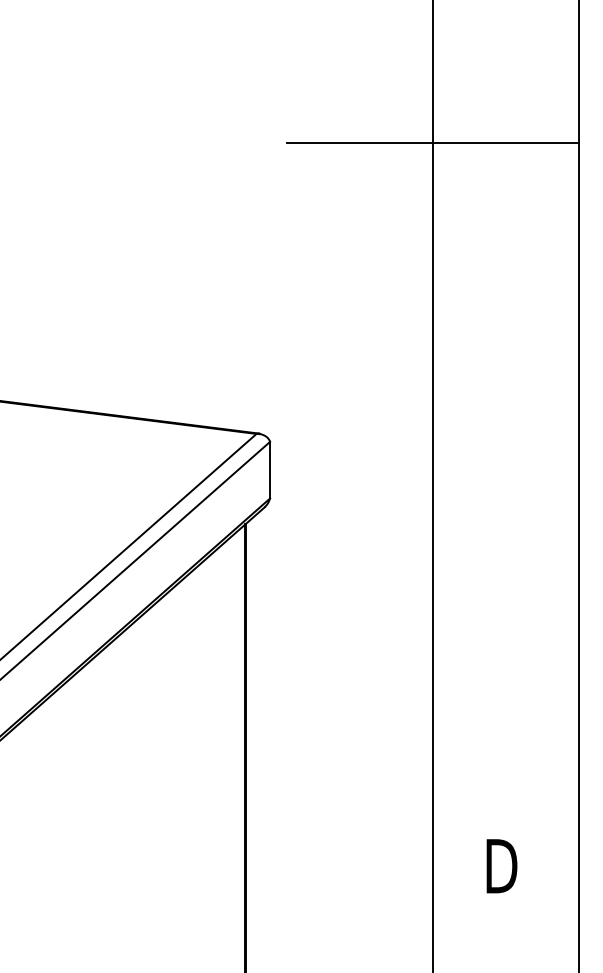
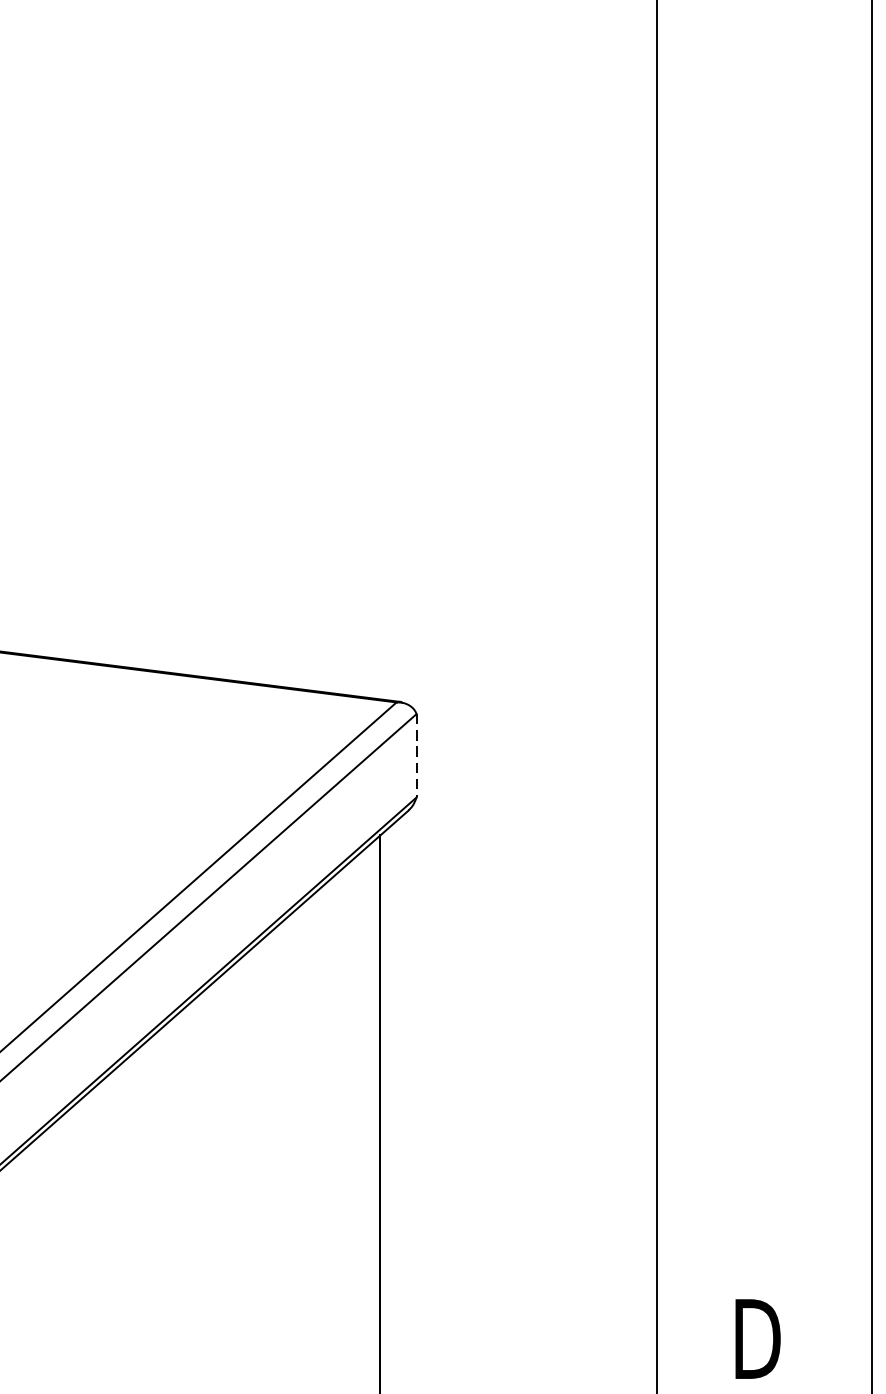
line: (433, 143) -> (657, 274), removed
line: (270, 470) -> (417, 756), solid -> dashed

